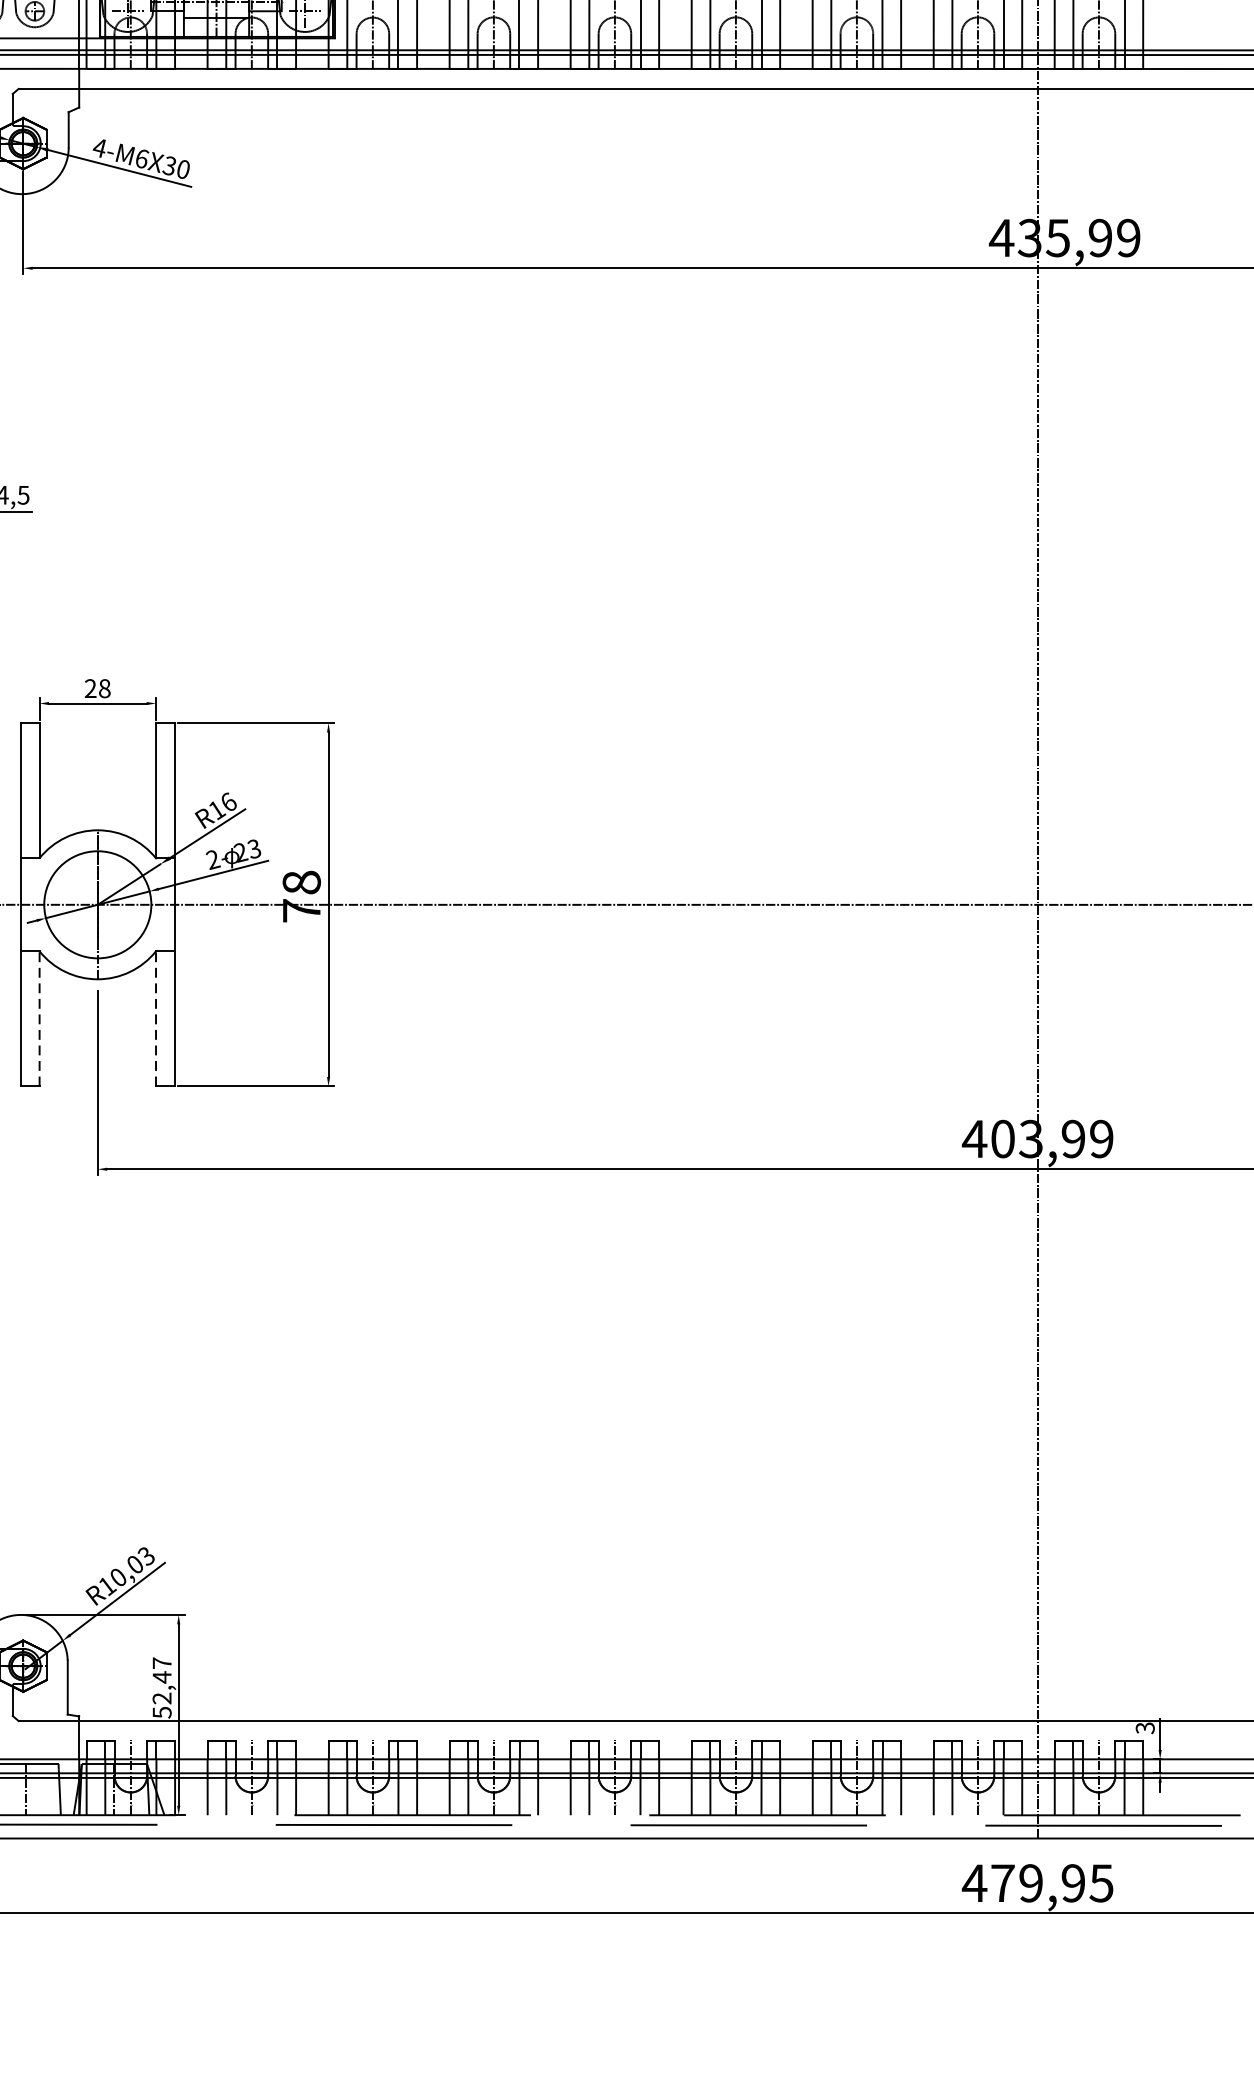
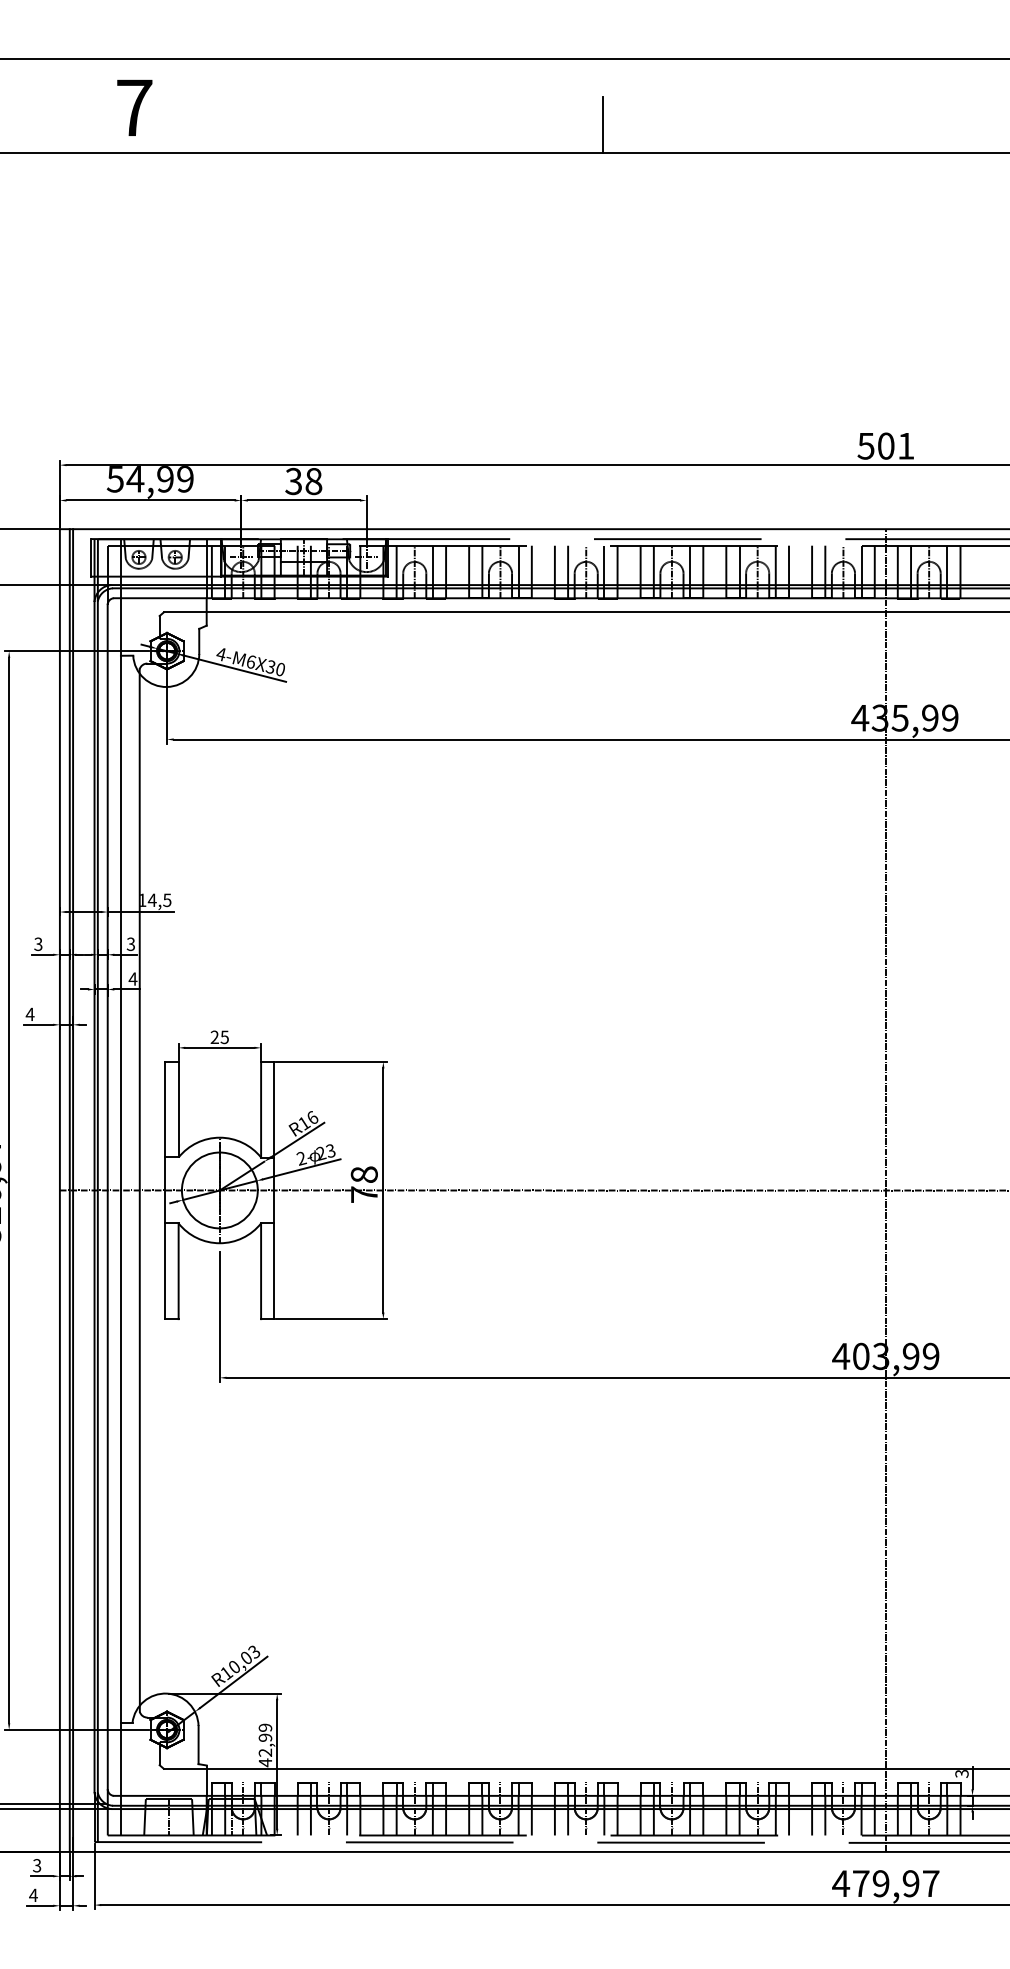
text: (104, 687) -> (224, 1036), 28 -> 25
line: (39, 1019) -> (178, 1271), dashed -> solid
line: (156, 1019) -> (261, 1271), dashed -> solid
text: (162, 1688) -> (265, 1745), 52,47 -> 42,99
text: (1100, 1883) -> (930, 1883), 479,95 -> 479,97

